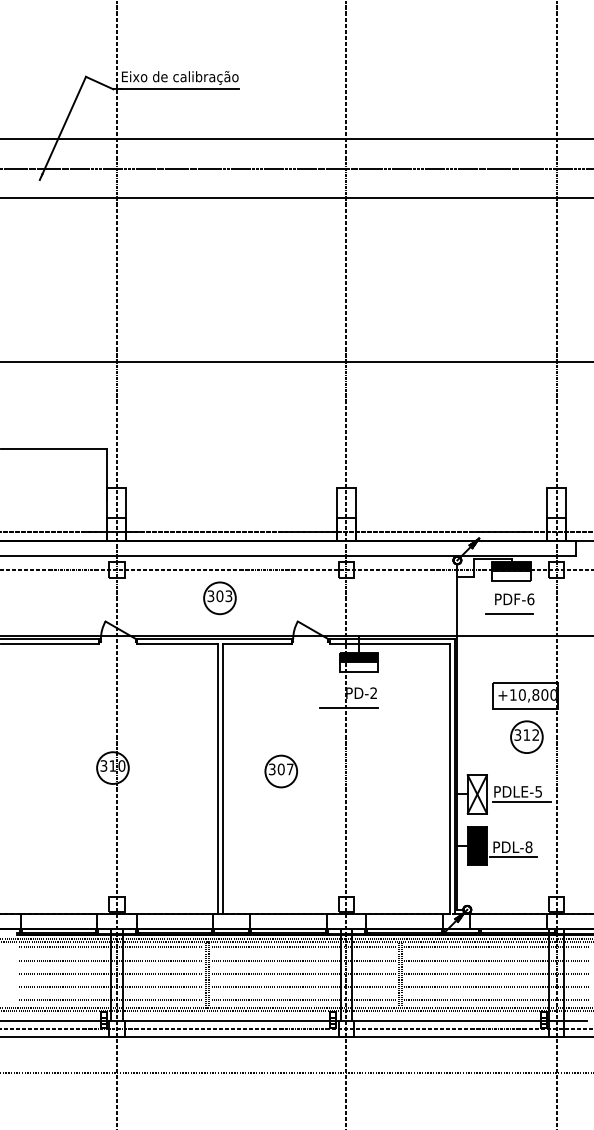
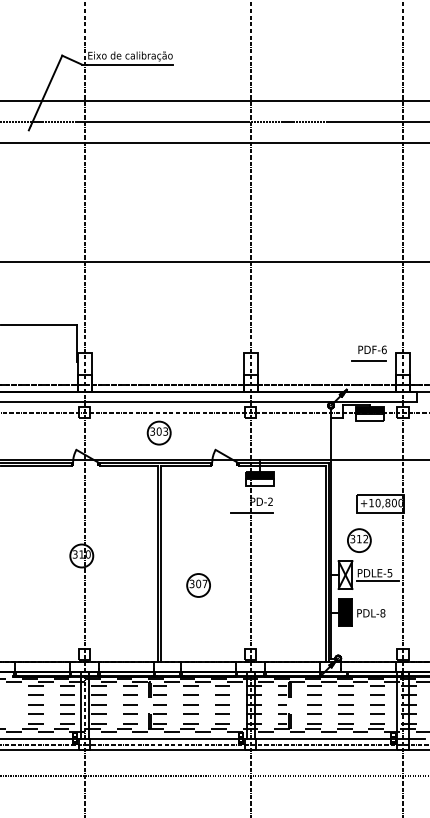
part: (509, 604) -> (368, 353), moved
part: (527, 737) -> (359, 540), moved
part: (281, 771) -> (198, 585), moved
line: (513, 857) -> (371, 620), removed

